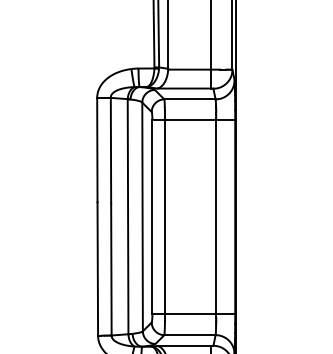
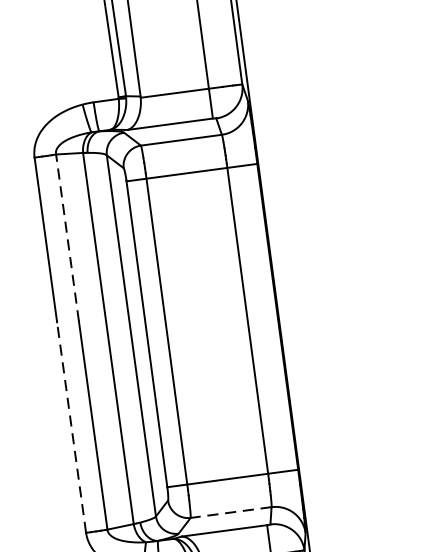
line: (111, 150) -> (68, 237), solid -> dashed
line: (97, 269) -> (71, 428), solid -> dashed
line: (189, 335) -> (230, 513), solid -> dashed

